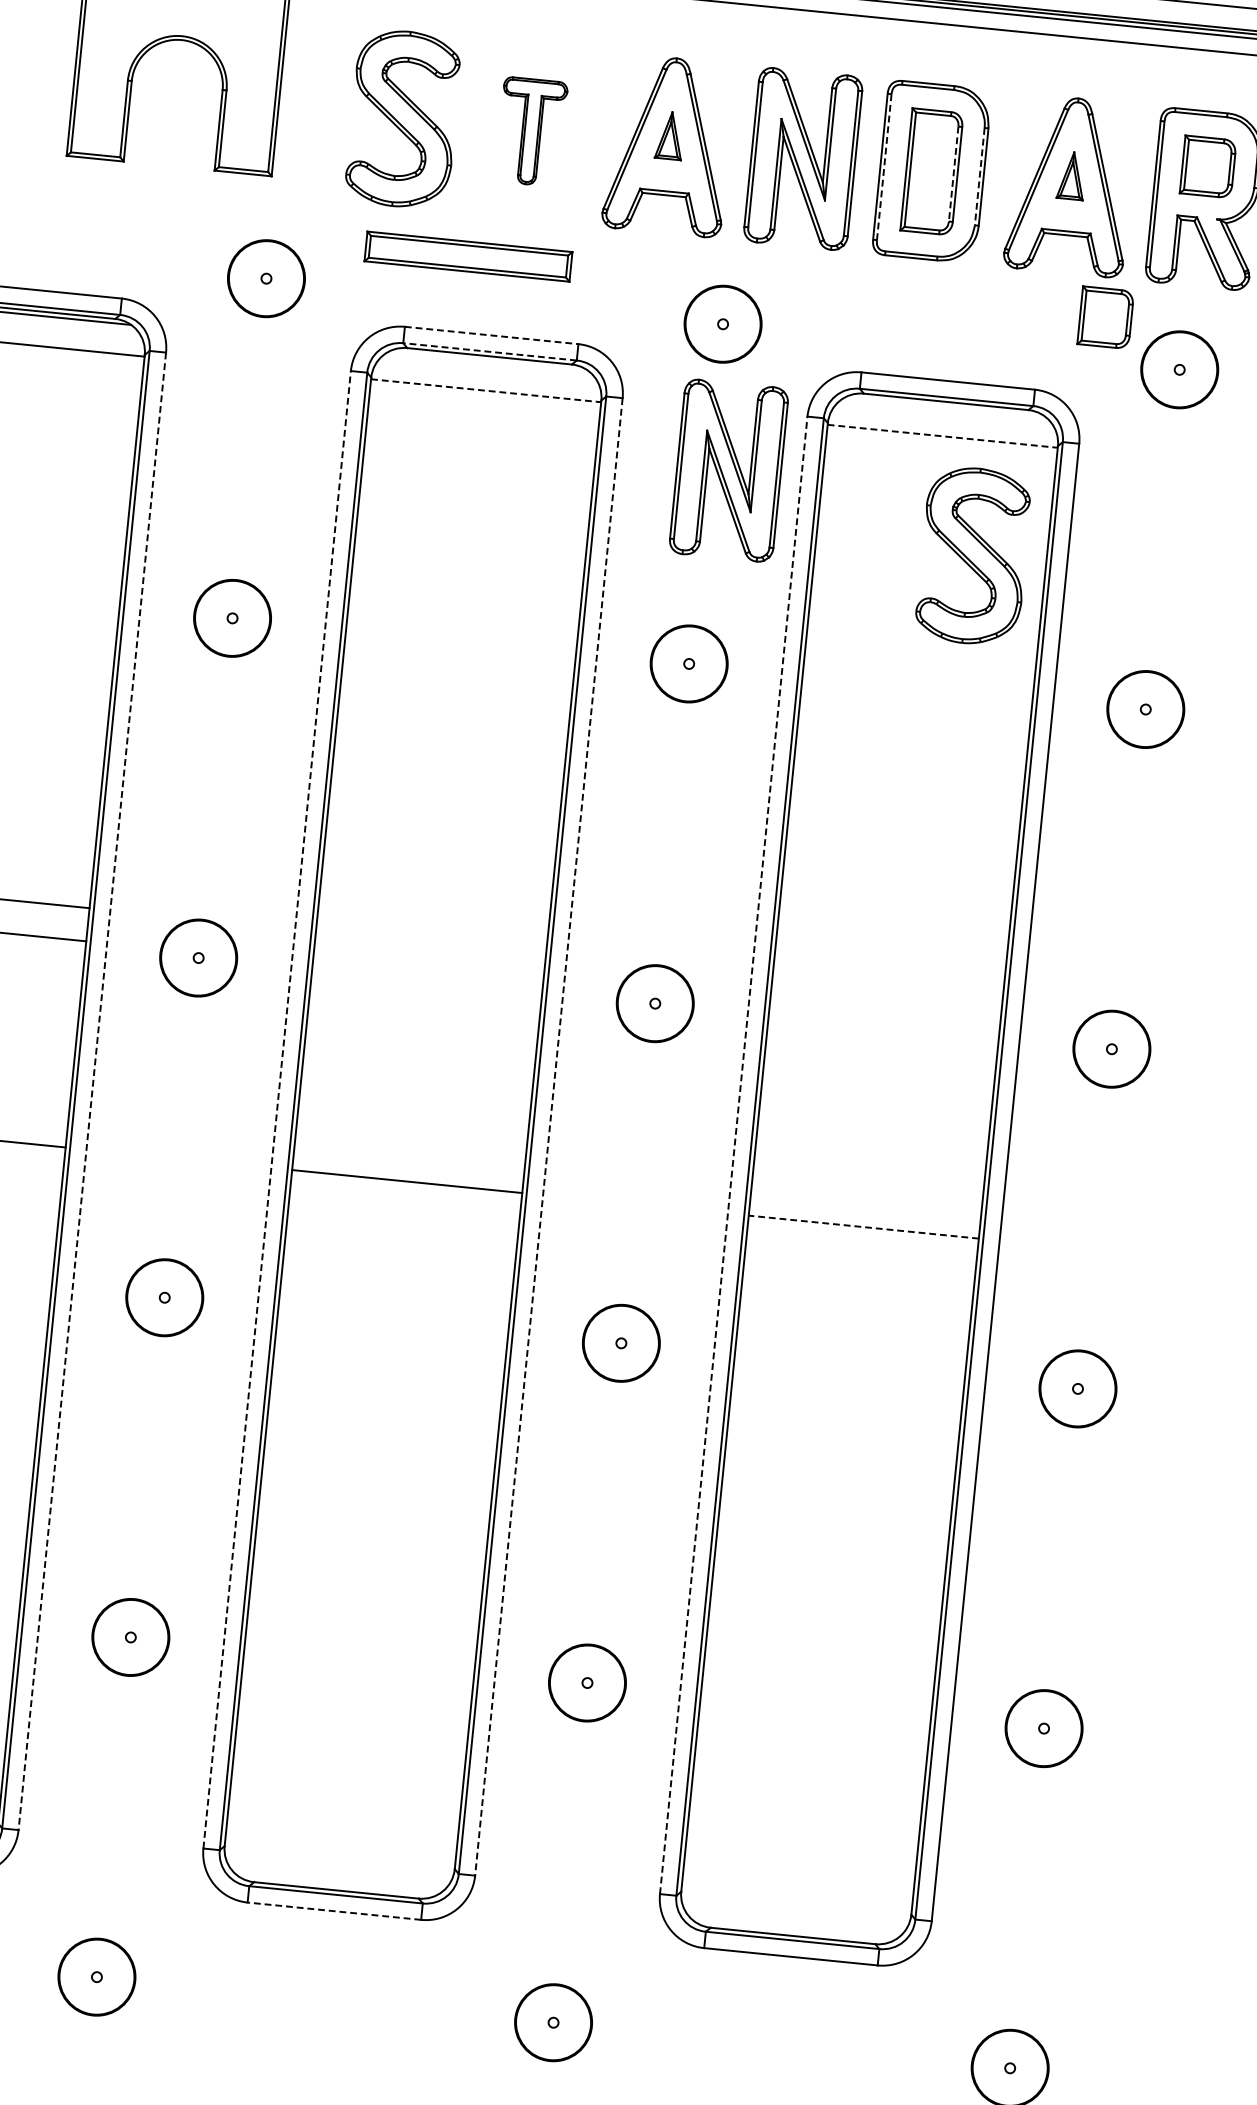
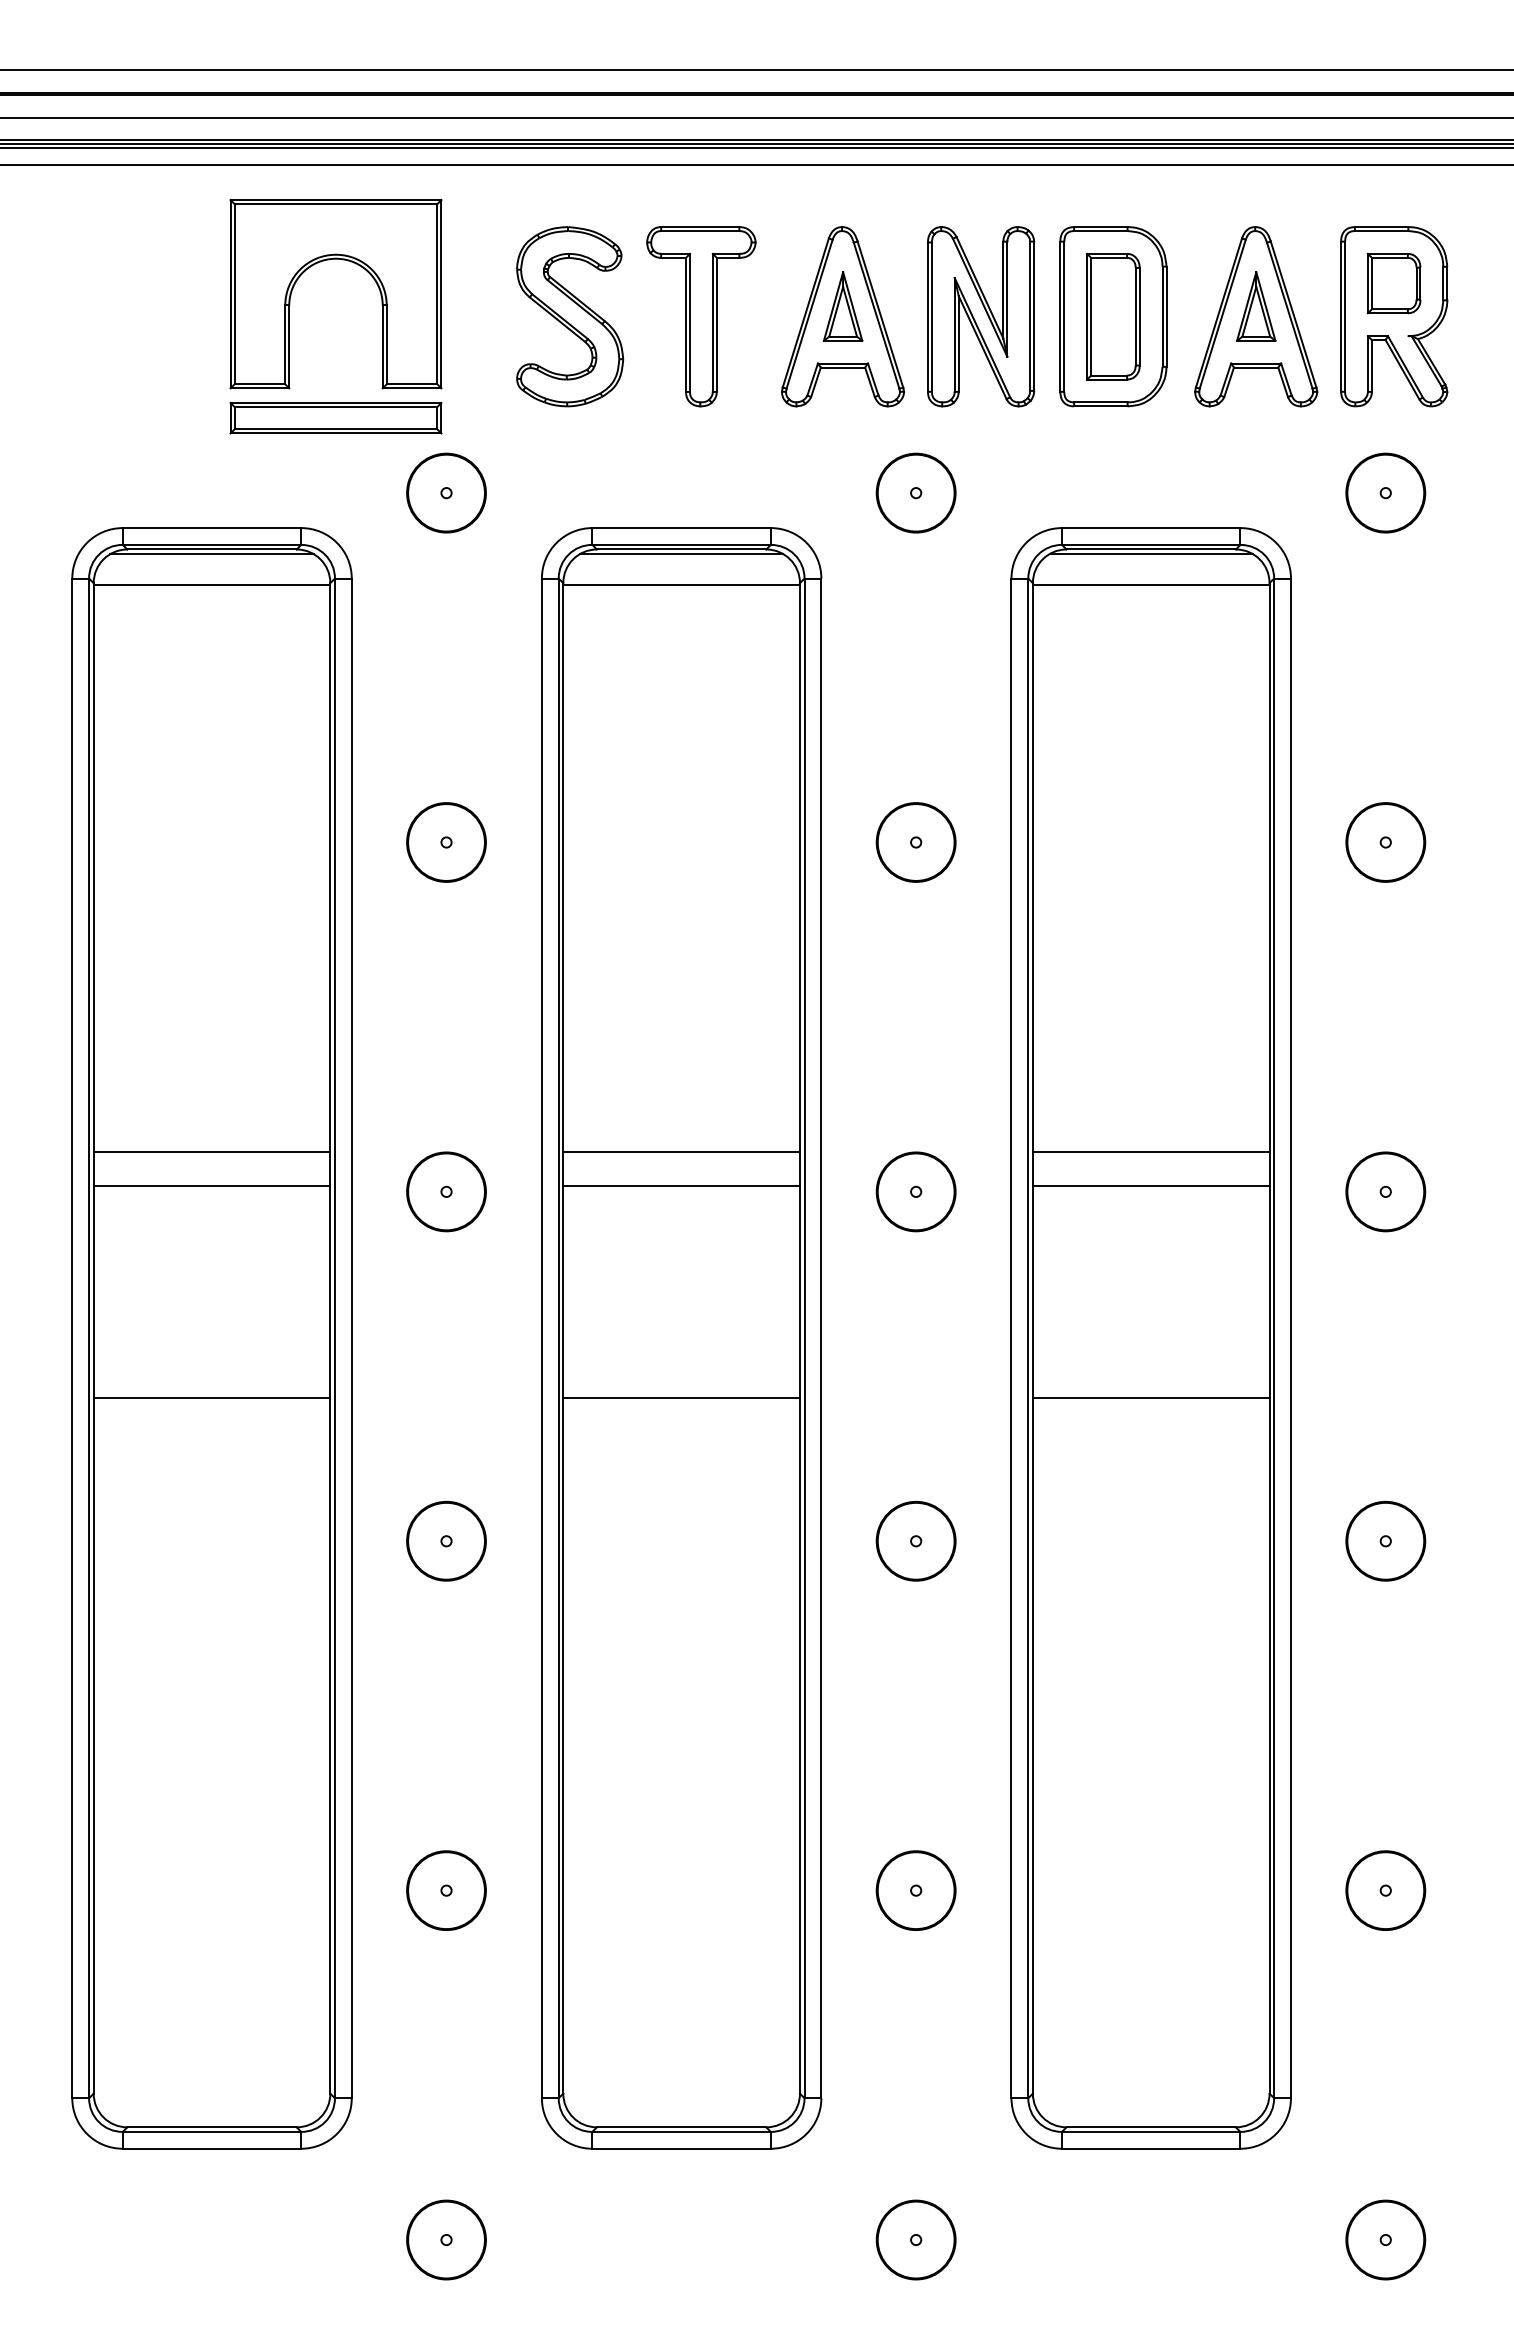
part: (531, 131) -> (701, 316), size x1.67
part: (669, 135) -> (842, 306), size x1.43
line: (884, 166) -> (1064, 316), dashed -> solid
line: (953, 173) -> (1135, 316), dashed -> solid
part: (1072, 175) -> (1256, 306), size x1.43
line: (979, 177) -> (1162, 317), dashed -> solid
part: (468, 255) -> (335, 417), moved
part: (1105, 317) -> (1304, 447), removed
line: (492, 335) -> (682, 528), dashed -> solid
line: (489, 351) -> (681, 544), dashed -> solid
line: (488, 361) -> (681, 554), added
line: (487, 390) -> (682, 584), dashed -> solid
line: (944, 406) -> (1150, 554), added
line: (943, 435) -> (1151, 584), dashed -> solid
part: (729, 470) -> (937, 641), removed
part: (974, 555) -> (1195, 703), removed
line: (430, 942) -> (681, 1152), added
line: (427, 975) -> (681, 1186), added
line: (886, 988) -> (1150, 1152), added
line: (883, 1021) -> (1150, 1186), added
line: (92, 1091) -> (351, 1338), dashed -> solid
line: (276, 1109) -> (541, 1338), dashed -> solid
line: (549, 1137) -> (821, 1338), dashed -> solid
line: (733, 1155) -> (1011, 1338), dashed -> solid
line: (863, 1227) -> (1150, 1398), dashed -> solid
line: (334, 1910) -> (681, 2148), dashed -> solid

